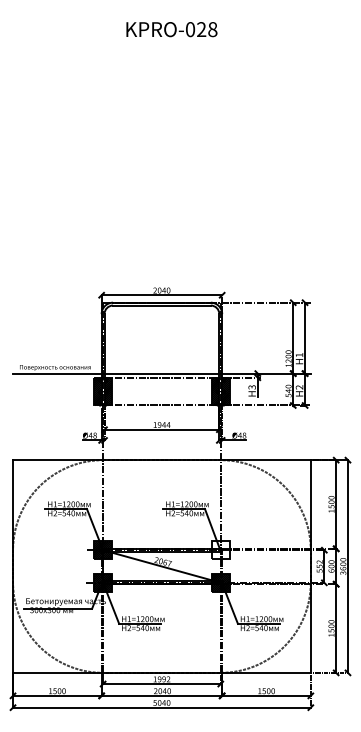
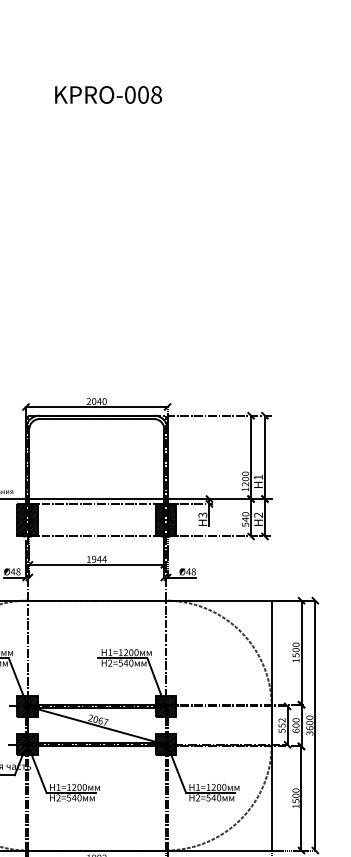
text: (201, 29) -> (143, 94), KPRO-028 -> KPRO-008
hatch: (220, 550) -> (165, 706), added

